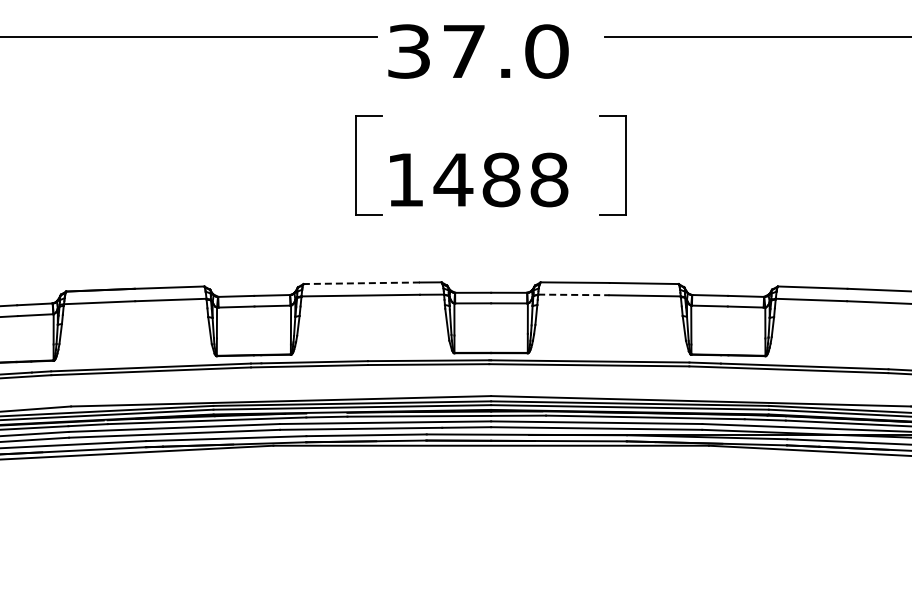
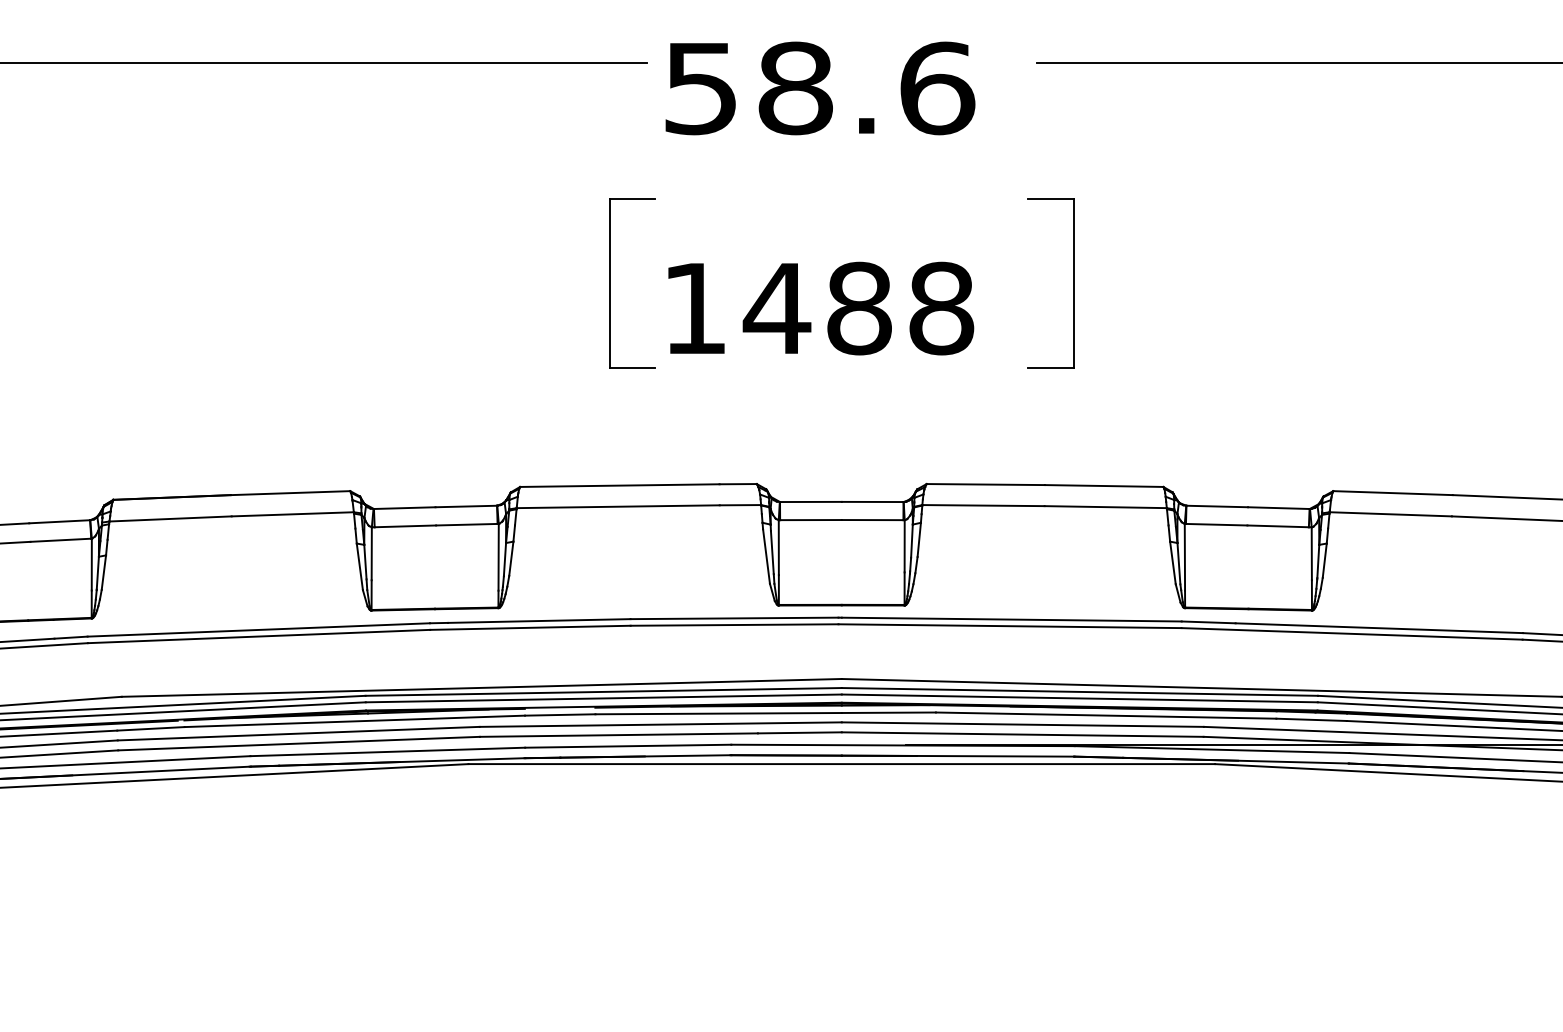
text: (478, 51) -> (820, 88), 37.0 -> 58.6
line: (361, 283) -> (619, 486), dashed -> solid
line: (573, 294) -> (982, 504), dashed -> solid

